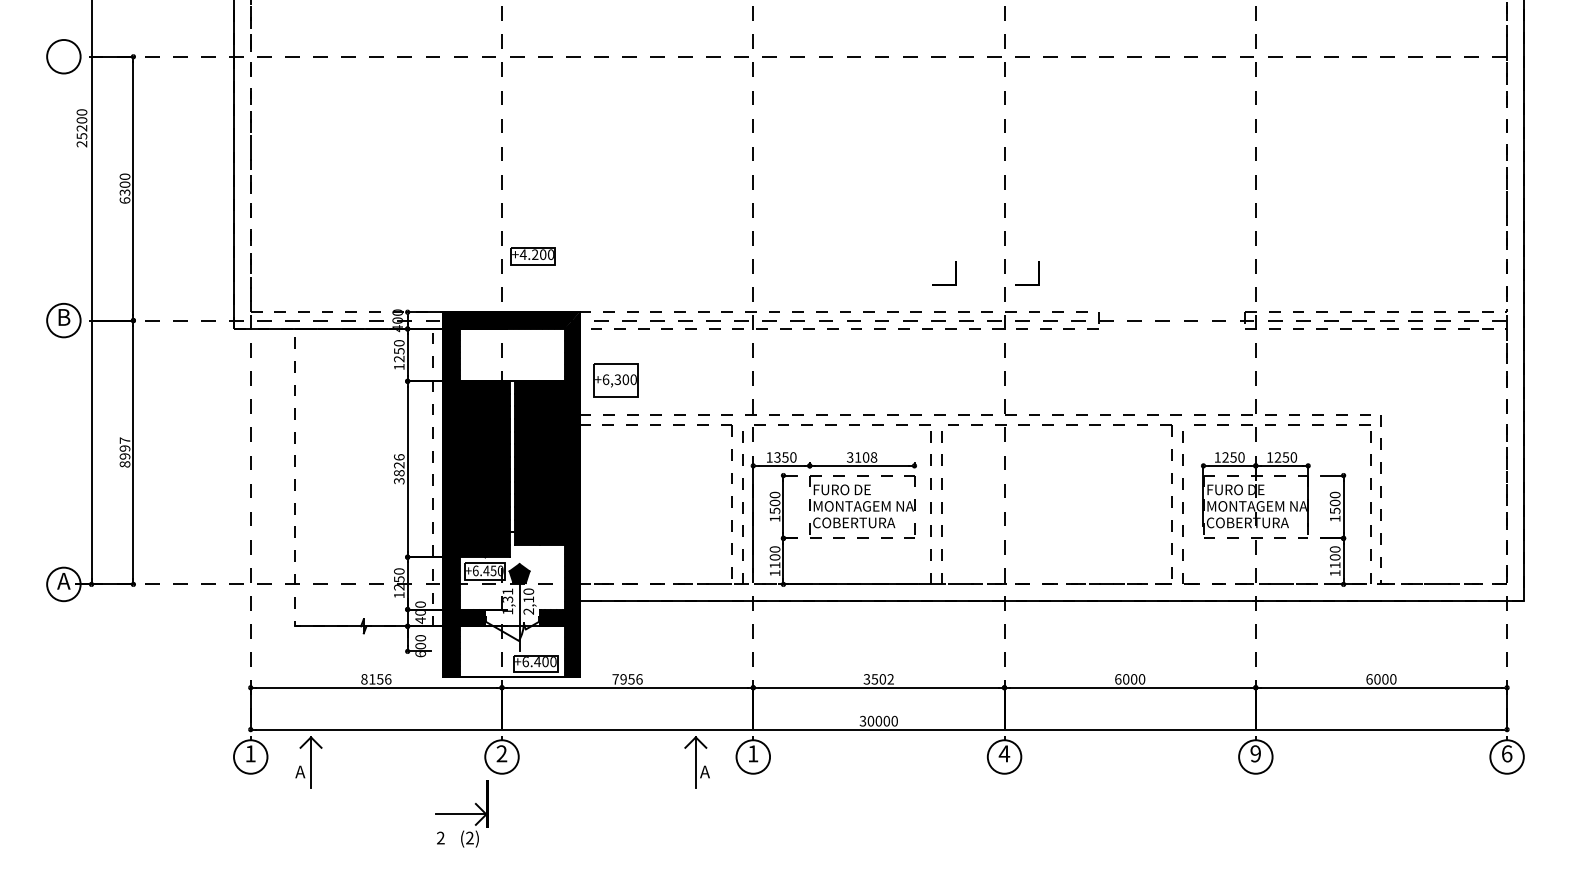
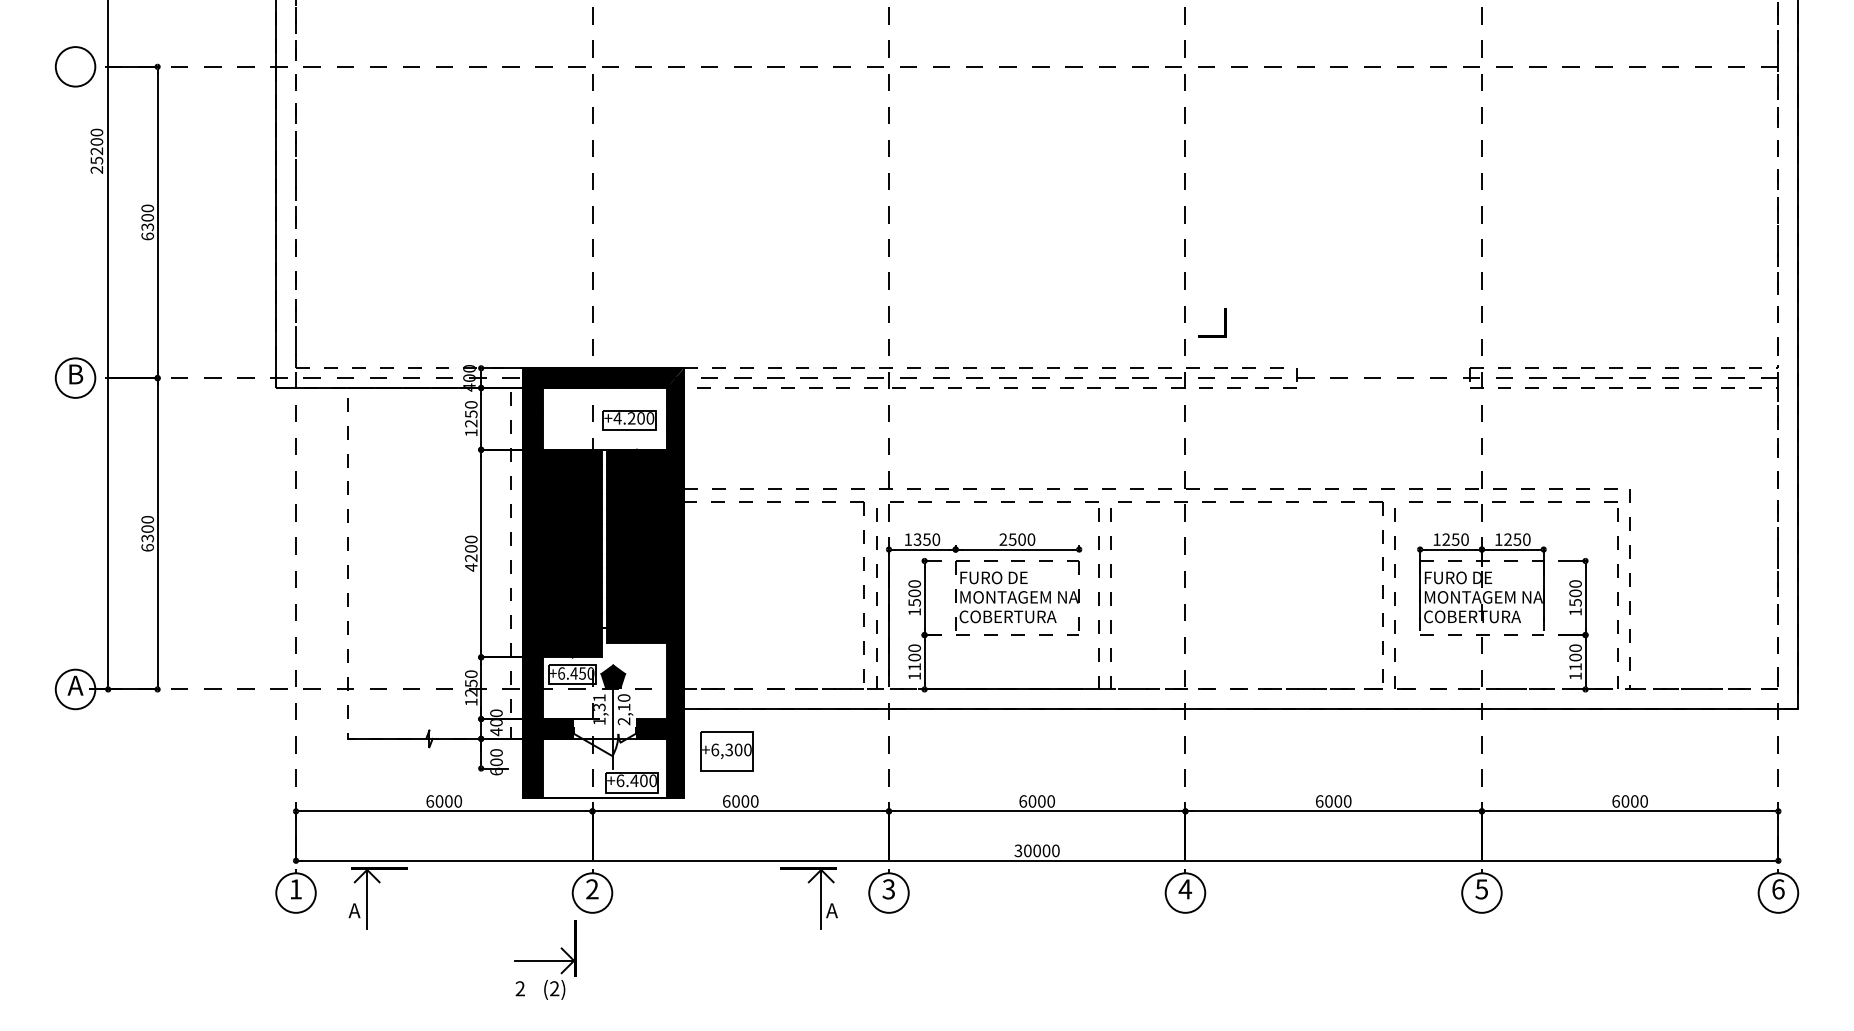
part: (532, 256) -> (628, 420), moved
part: (955, 273) -> (1127, 322), removed
part: (615, 380) -> (726, 750), moved
text: (124, 452) -> (147, 533), 8997 -> 6300
text: (862, 457) -> (1017, 539), 3108 -> 2500
text: (399, 469) -> (471, 553), 3826 -> 4200
text: (376, 679) -> (444, 801), 8156 -> 6000
text: (627, 679) -> (740, 801), 7956 -> 6000
text: (878, 679) -> (1036, 801), 3502 -> 6000
fill: (321, 735) -> (379, 867), added
fill: (685, 735) -> (809, 867), added
text: (752, 753) -> (888, 888), 1 -> 3
text: (1255, 753) -> (1481, 888), 9 -> 5

